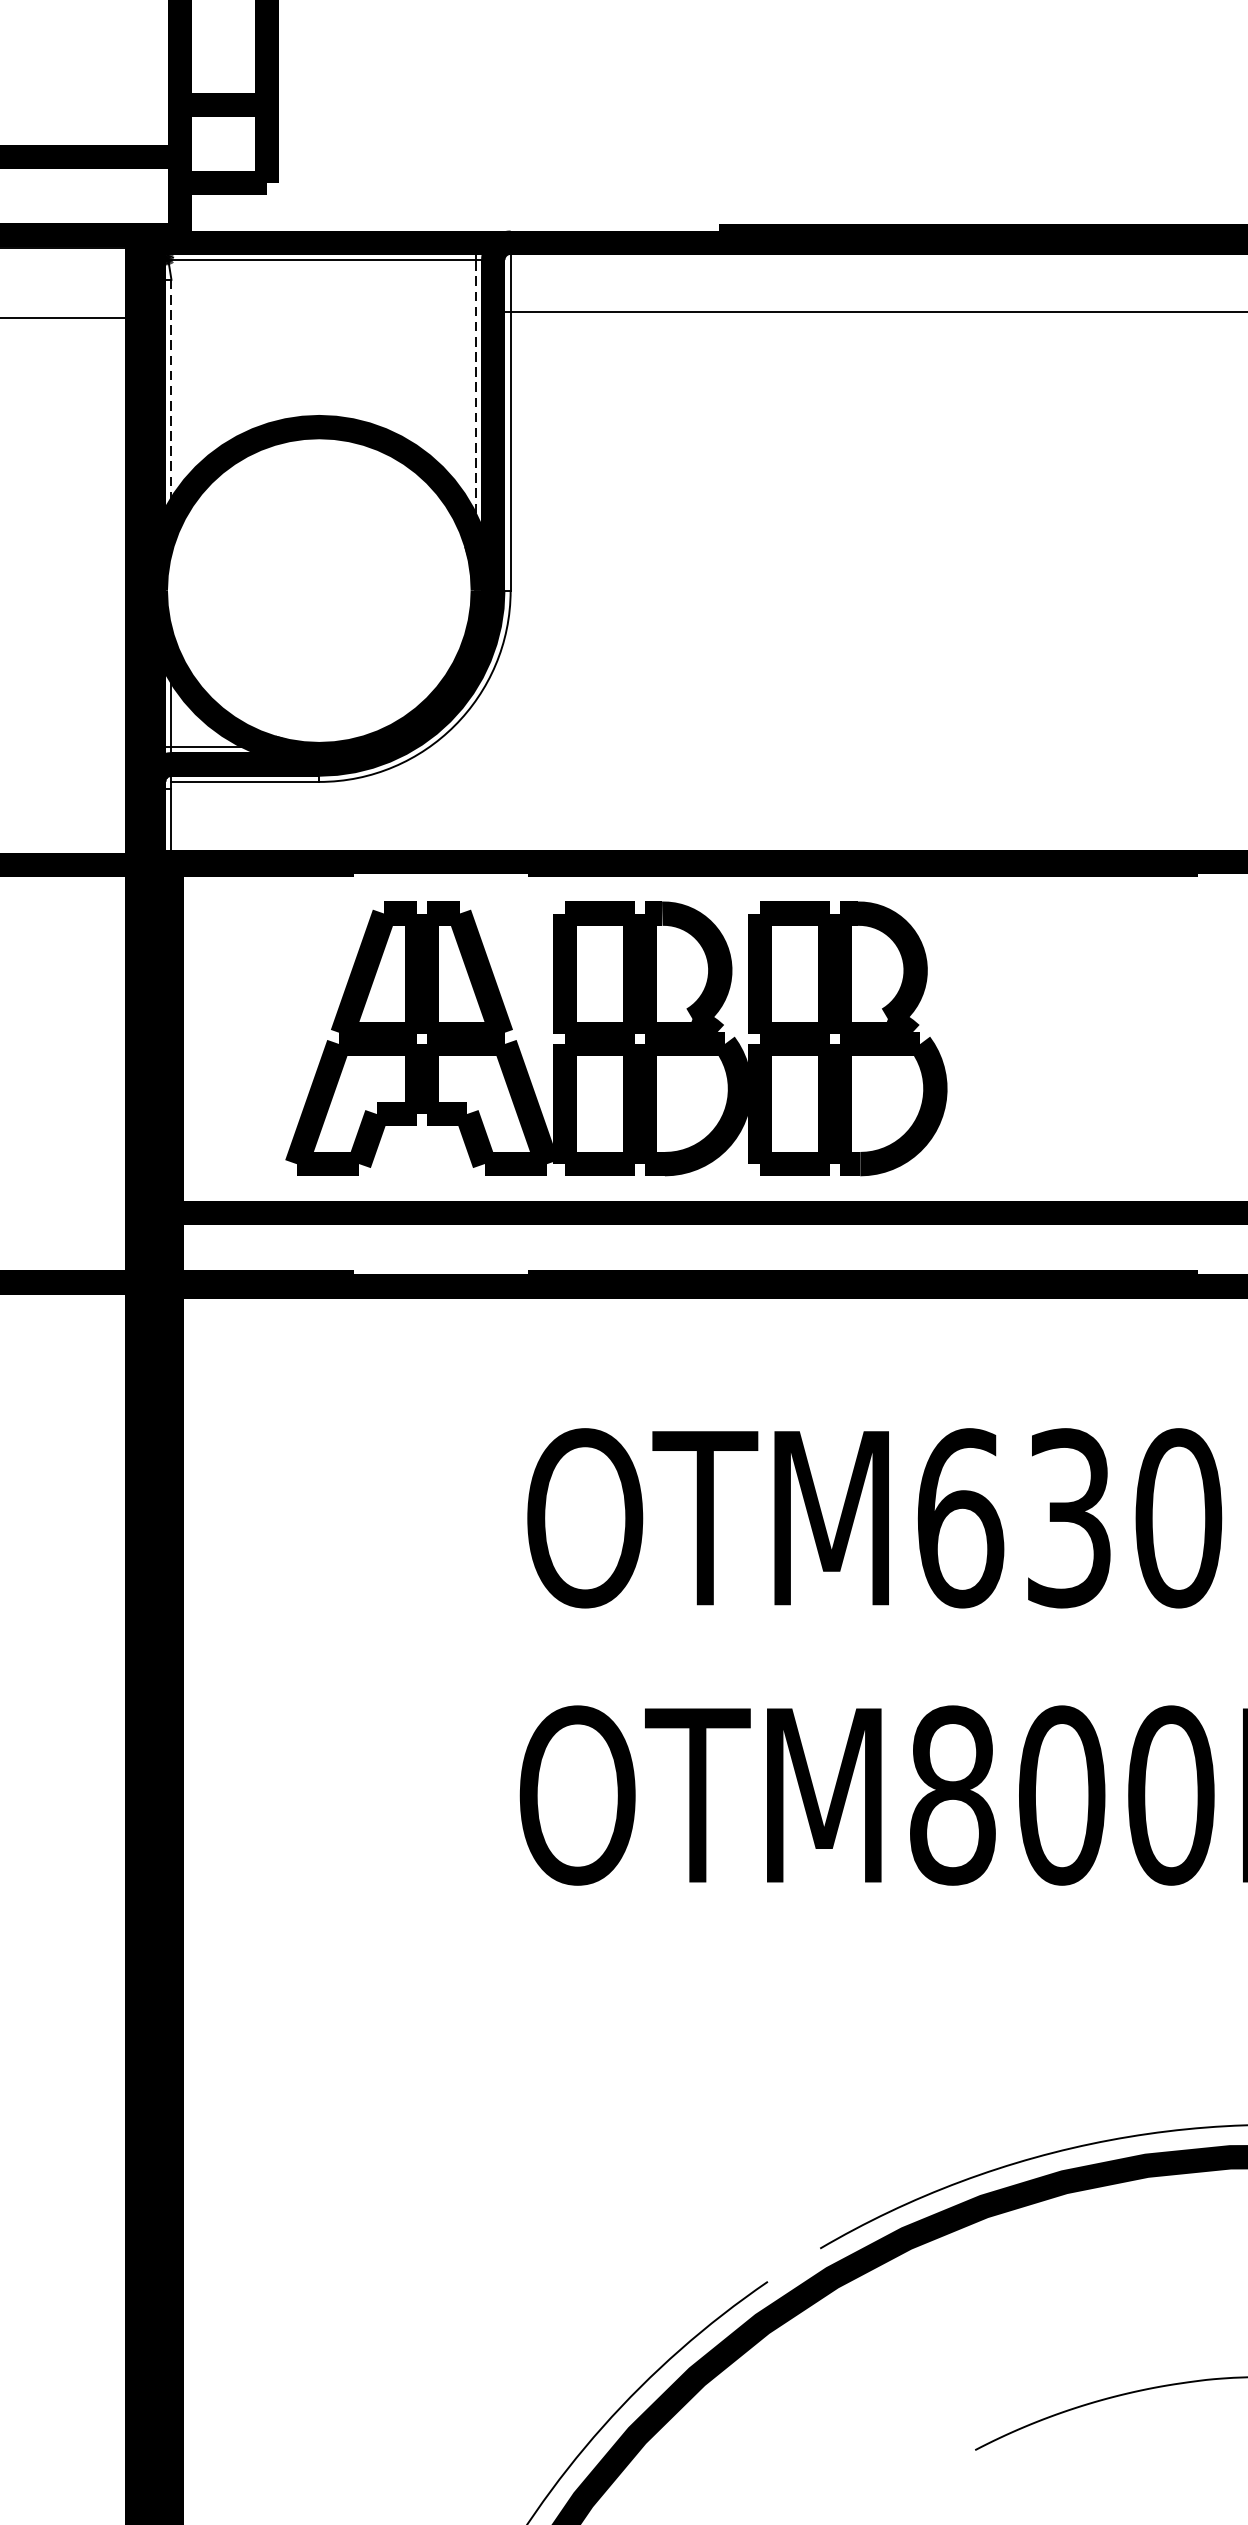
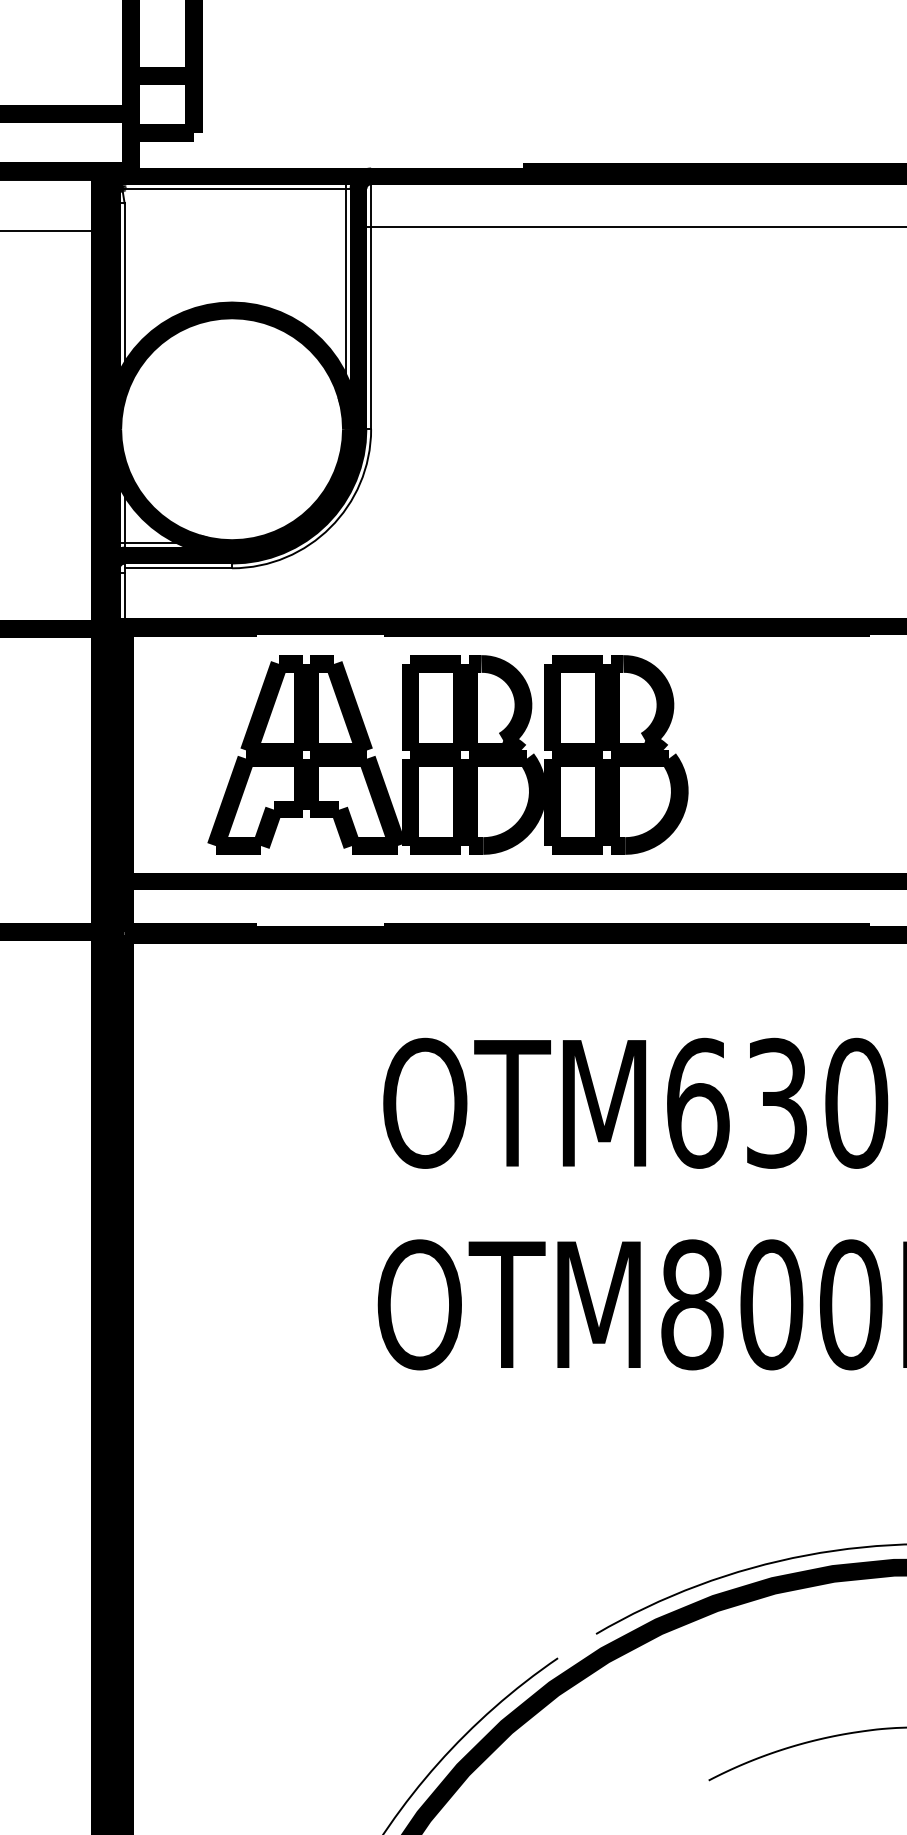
line: (171, 399) -> (124, 290), dashed -> solid
line: (475, 402) -> (345, 292), dashed -> solid

